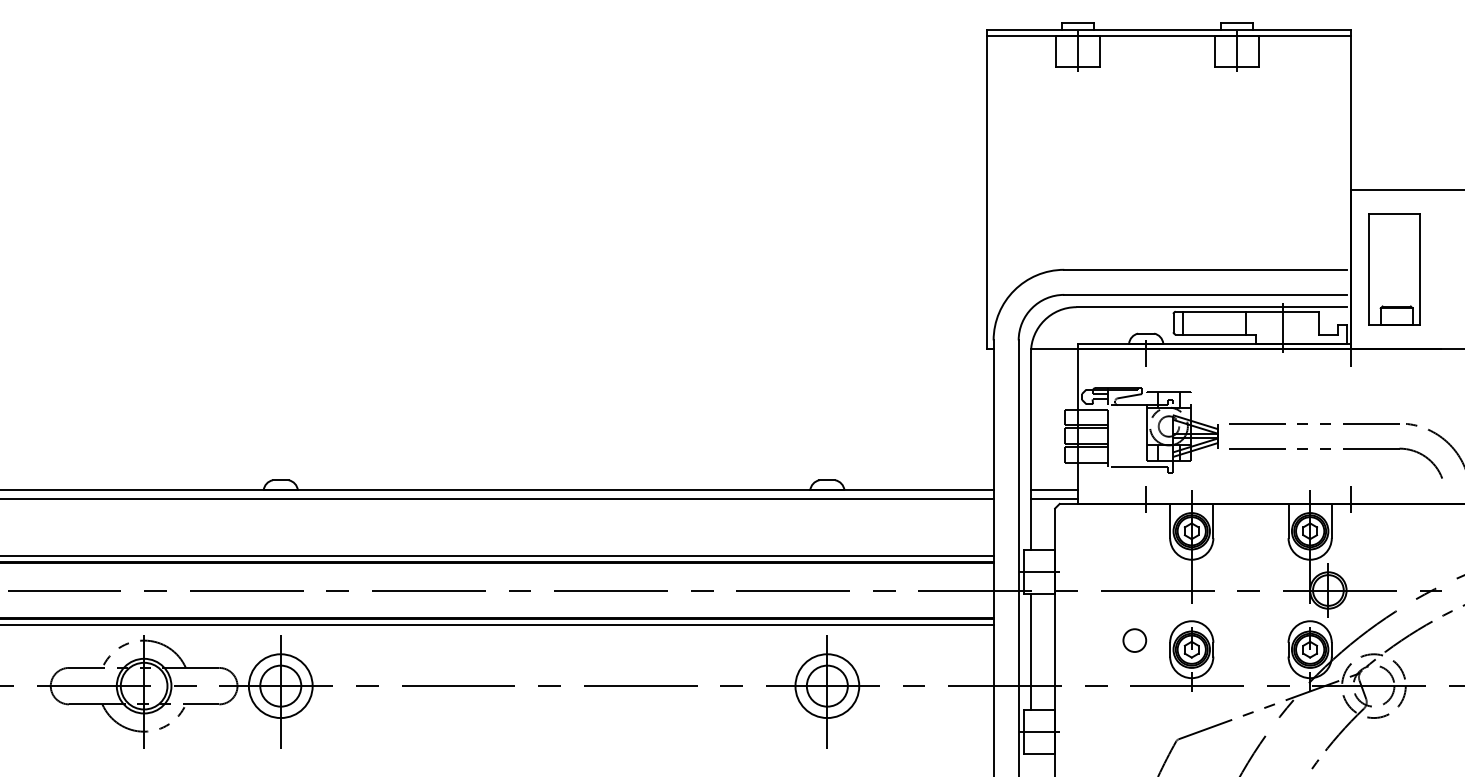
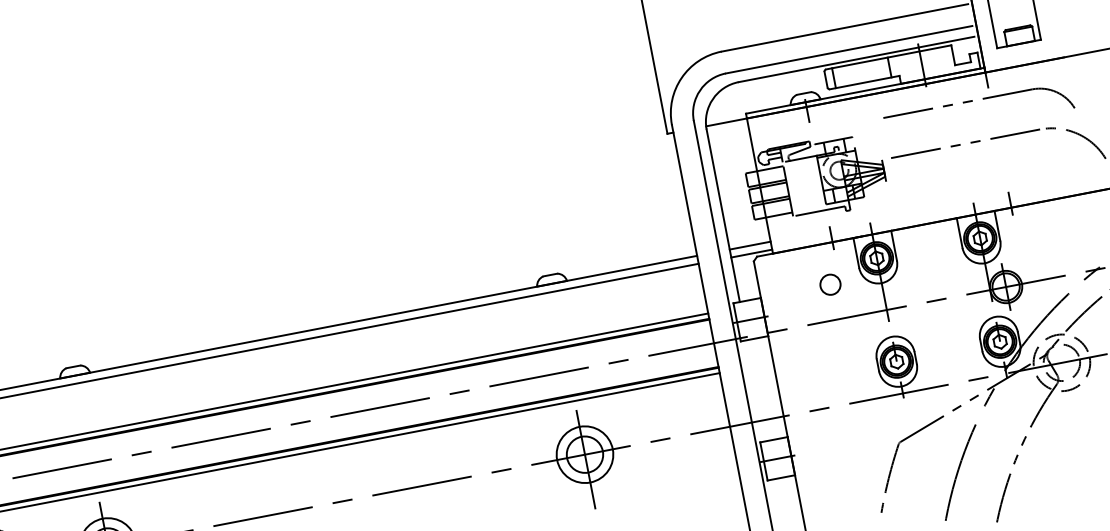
part: (1330, 449) -> (972, 101), moved
circle: (1134, 640) -> (830, 284), moved
line: (1030, 651) -> (756, 390), removed

